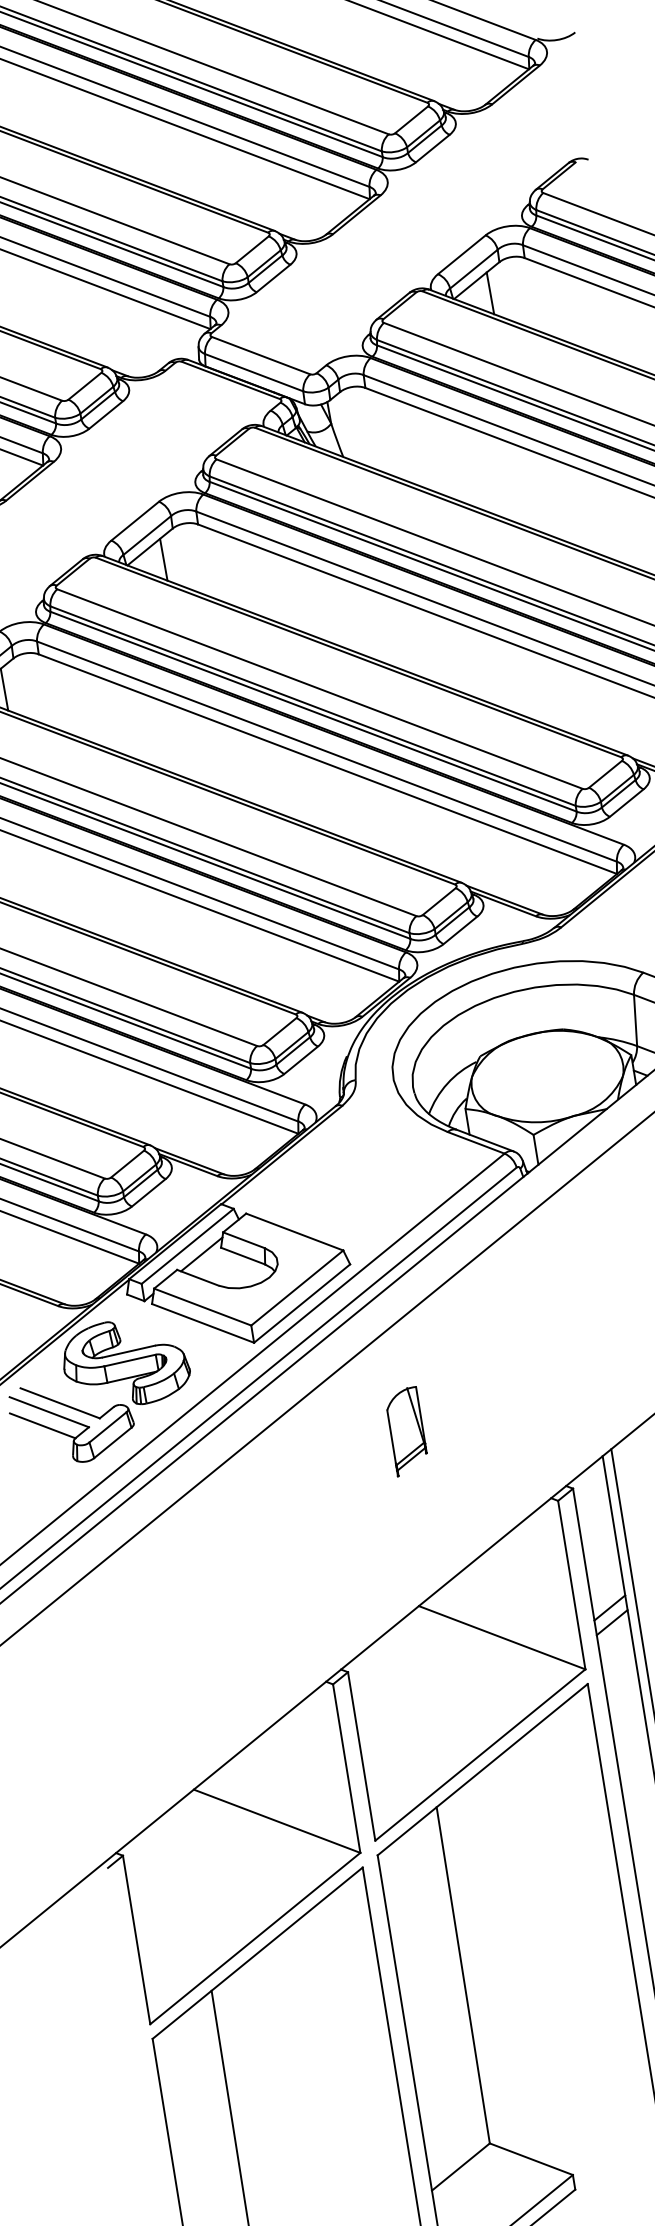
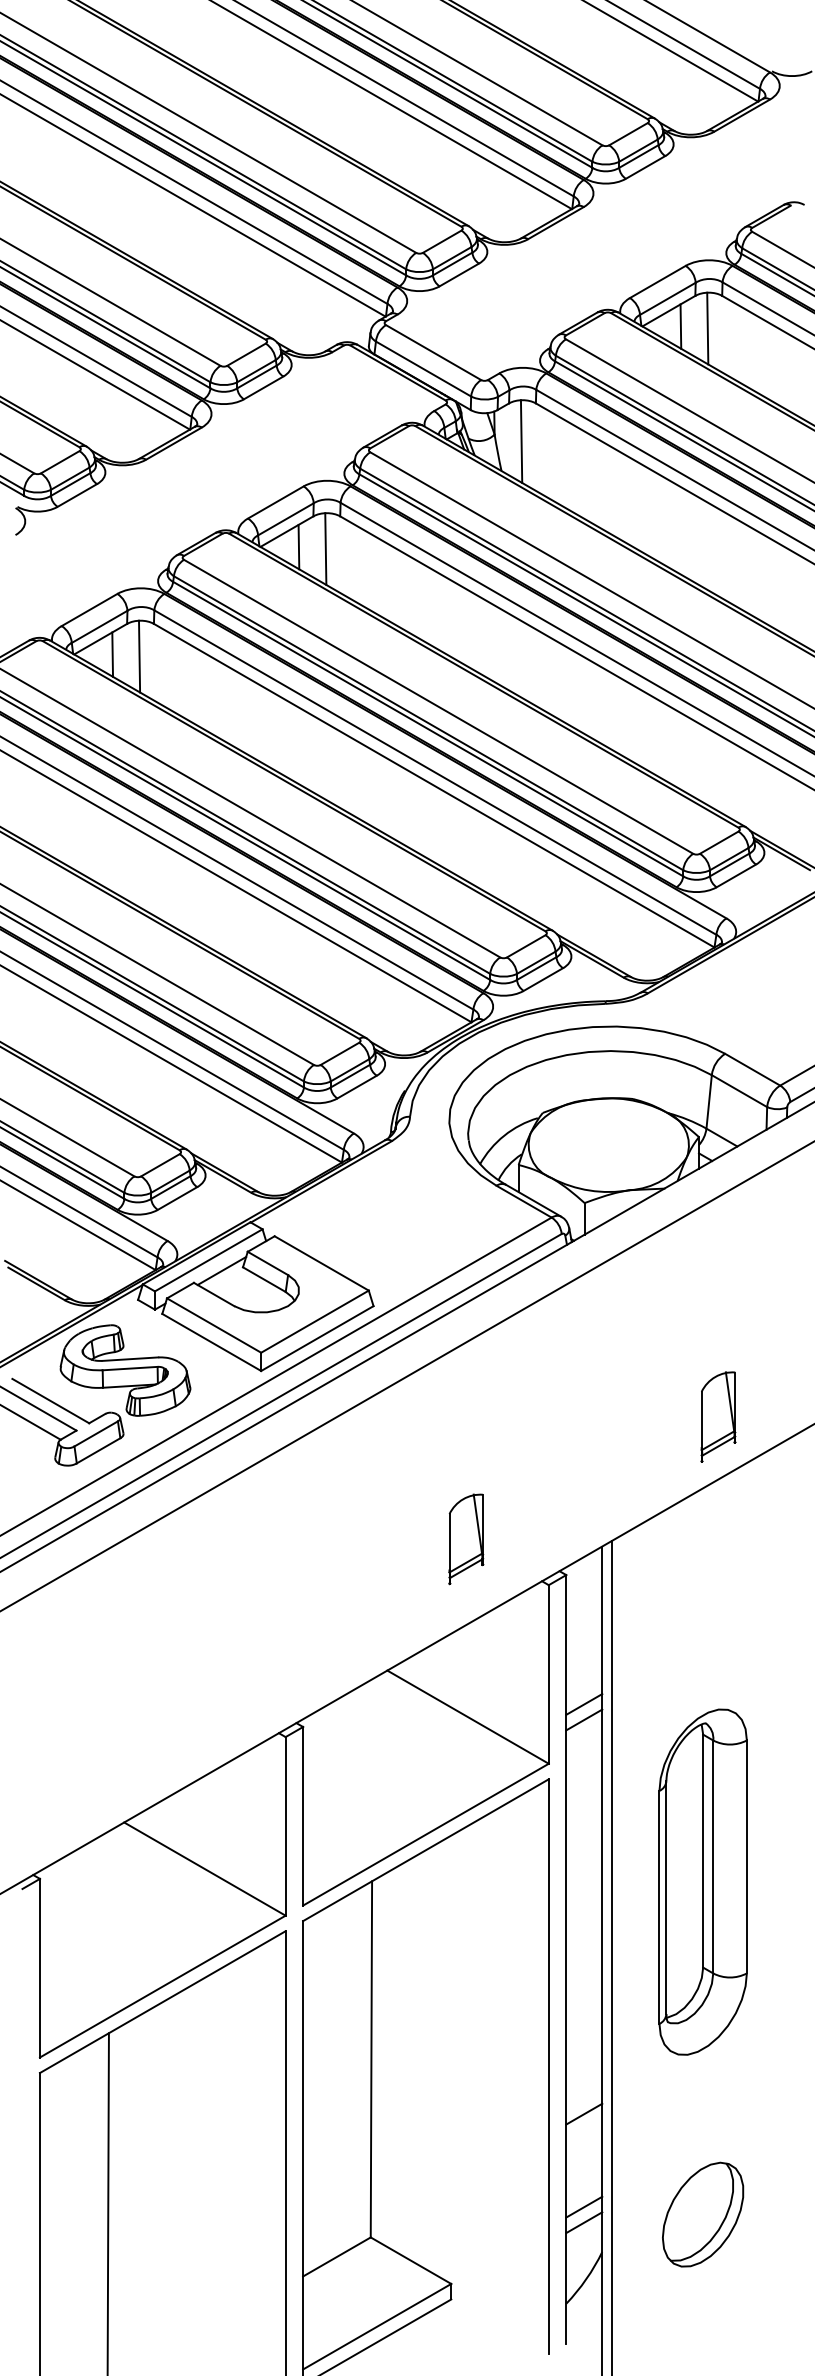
line: (515, 291) -> (707, 328), added
line: (357, 426) -> (521, 441), added
line: (189, 556) -> (325, 548), added
line: (30, 687) -> (139, 656), added
part: (407, 1431) -> (466, 1539), moved

